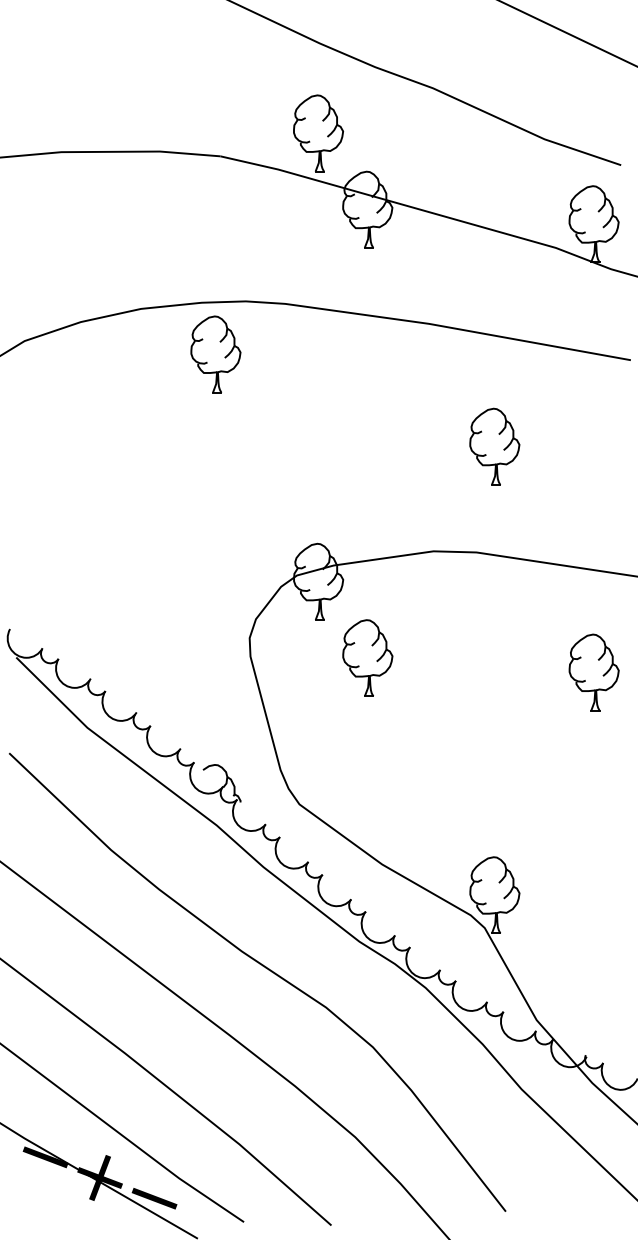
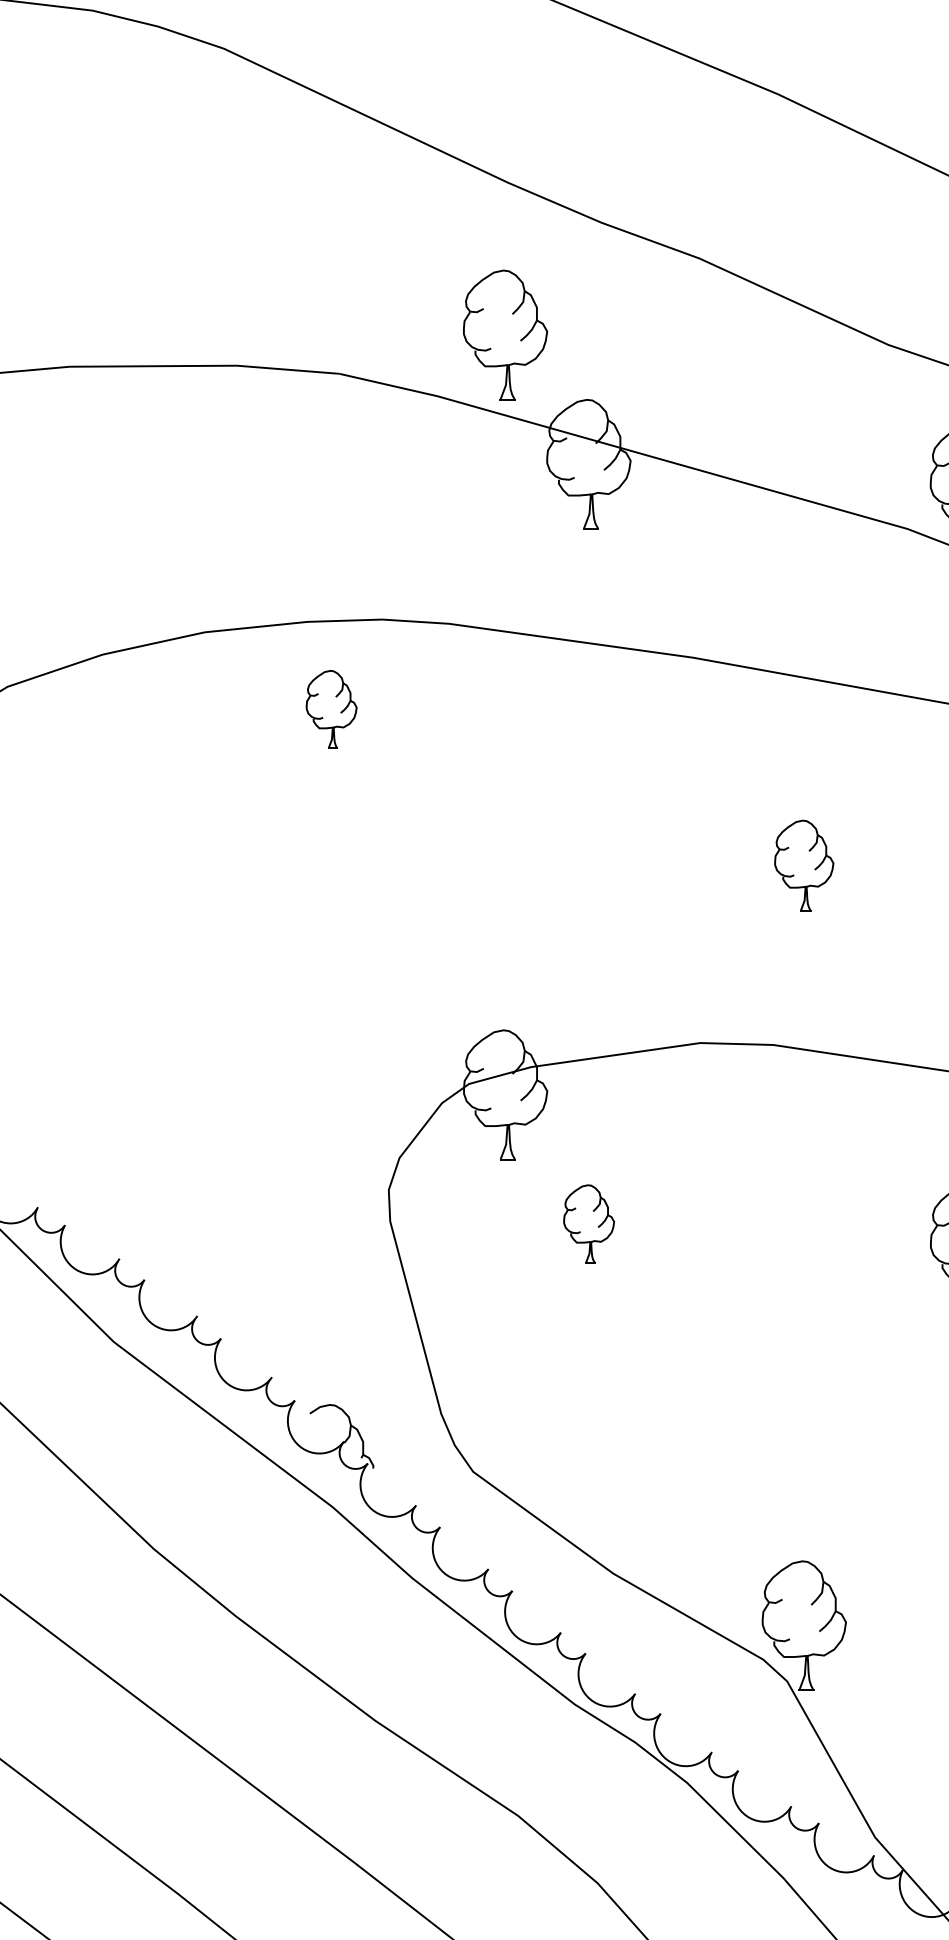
part: (215, 354) -> (330, 709), size x0.6
part: (494, 446) -> (803, 865), size x0.7
part: (367, 657) -> (588, 1222), size x0.6

